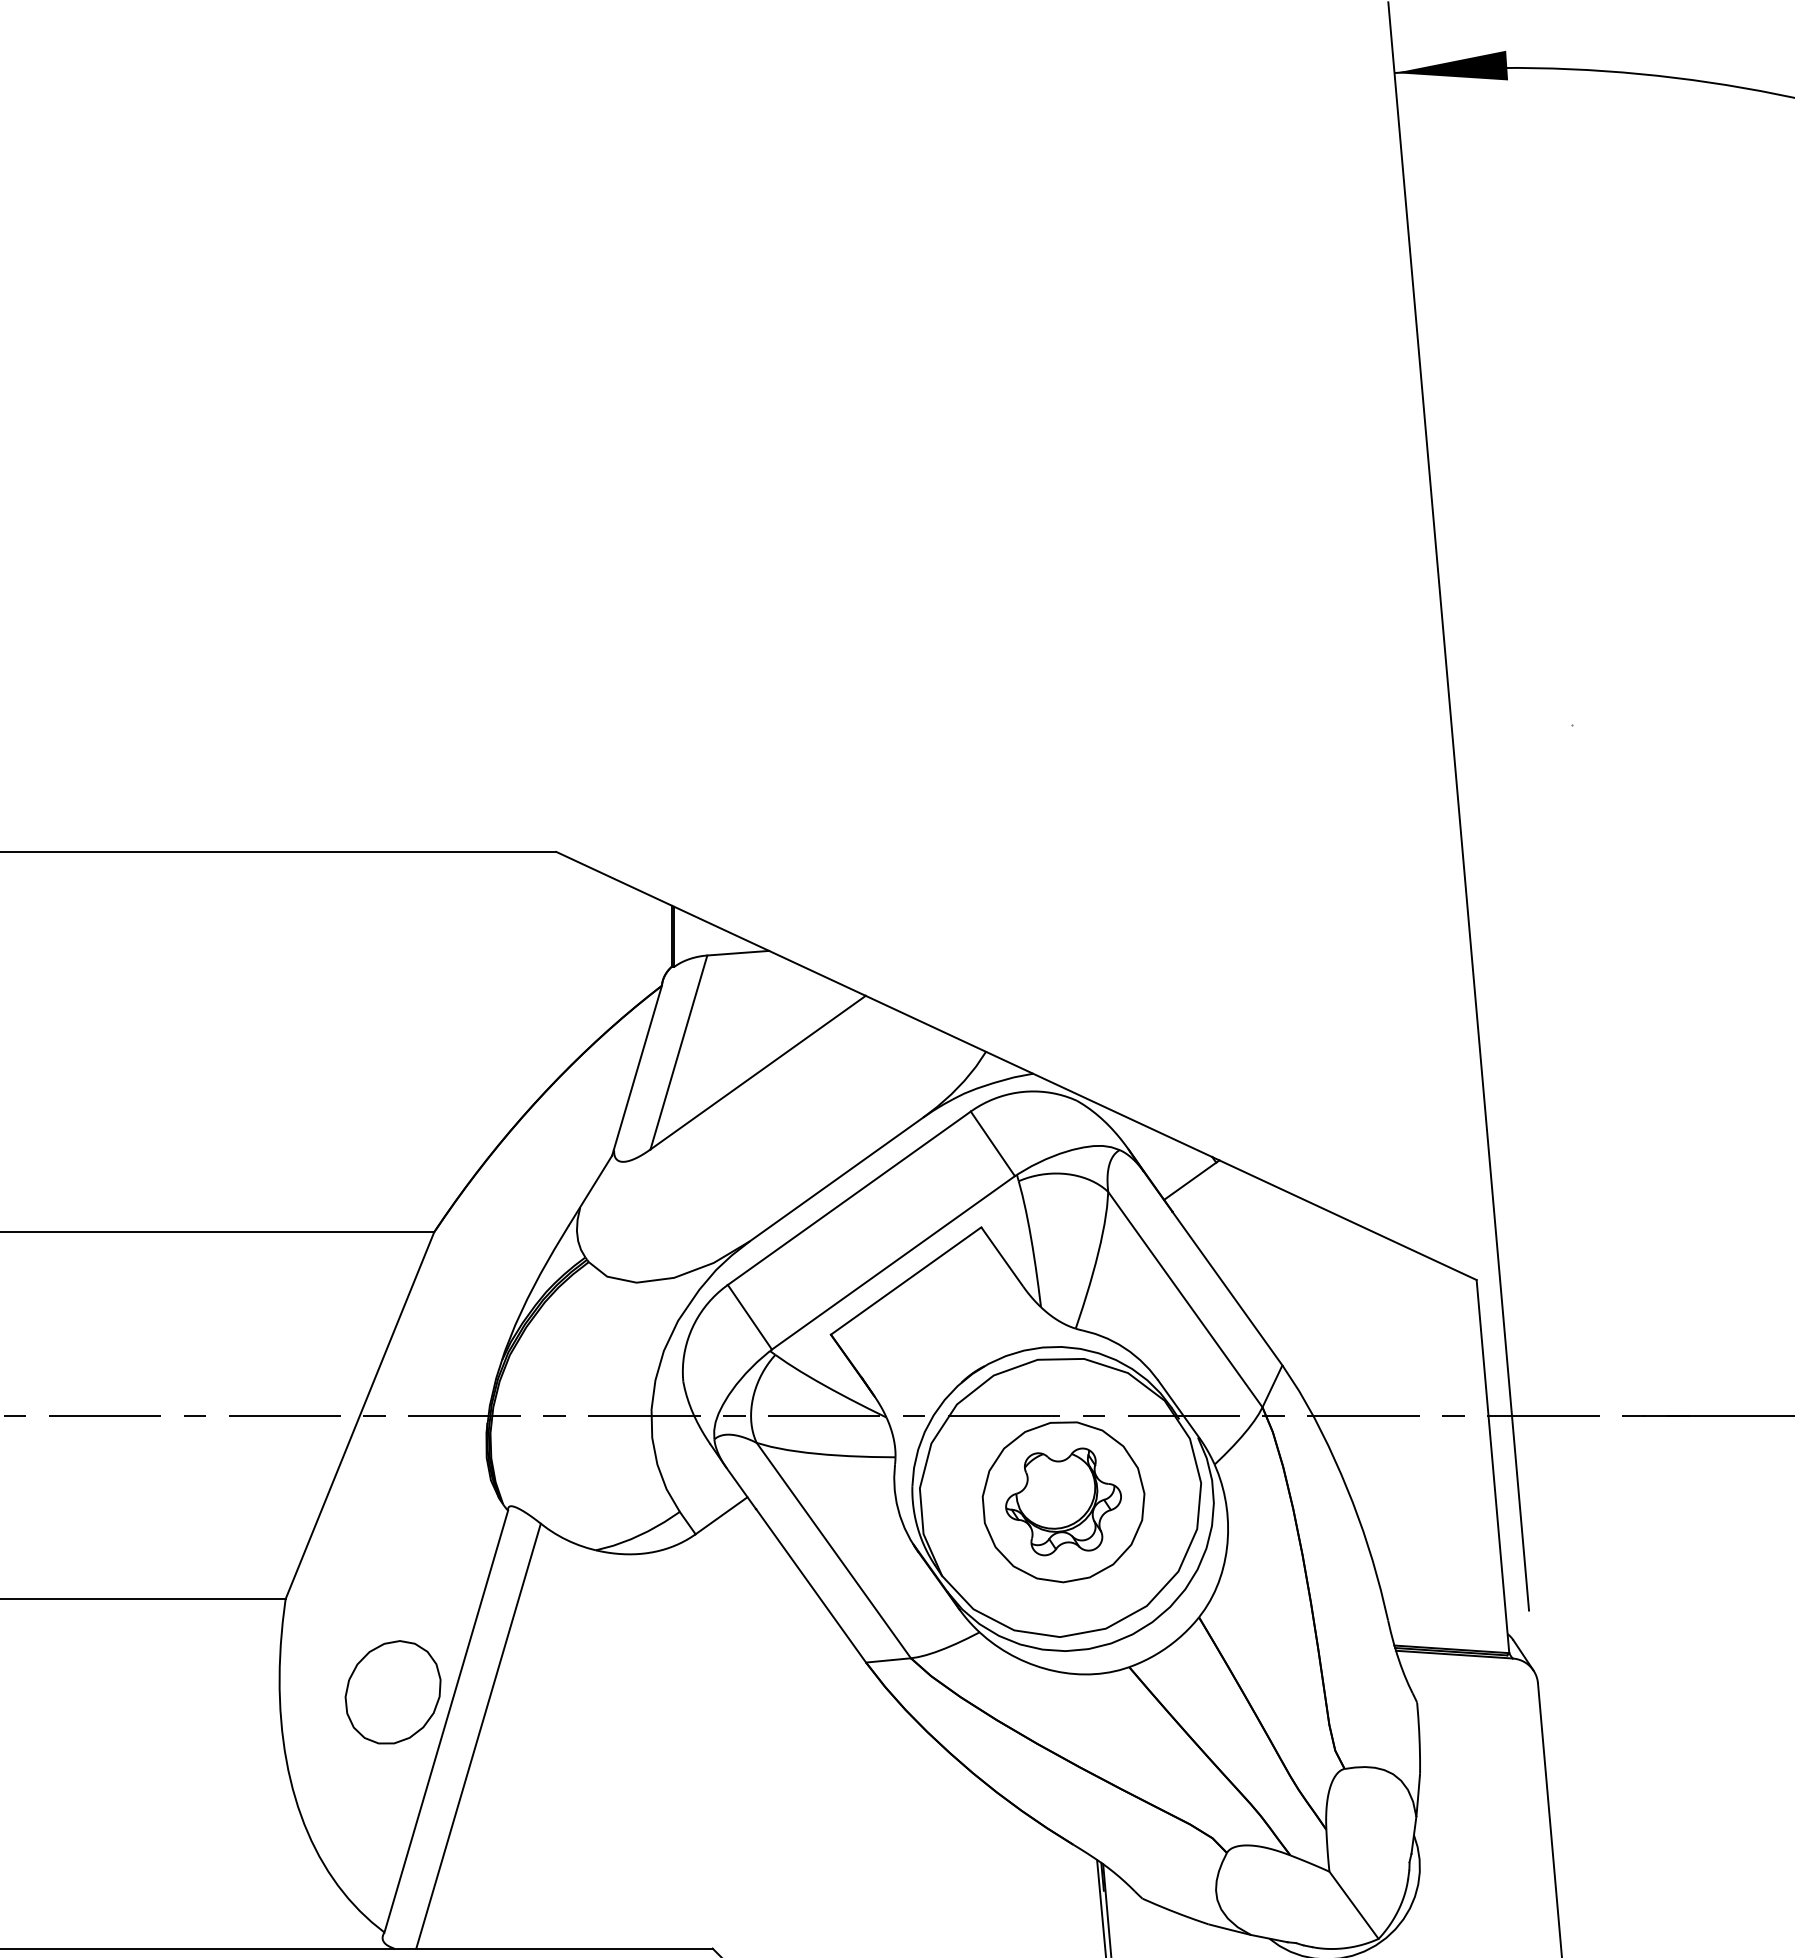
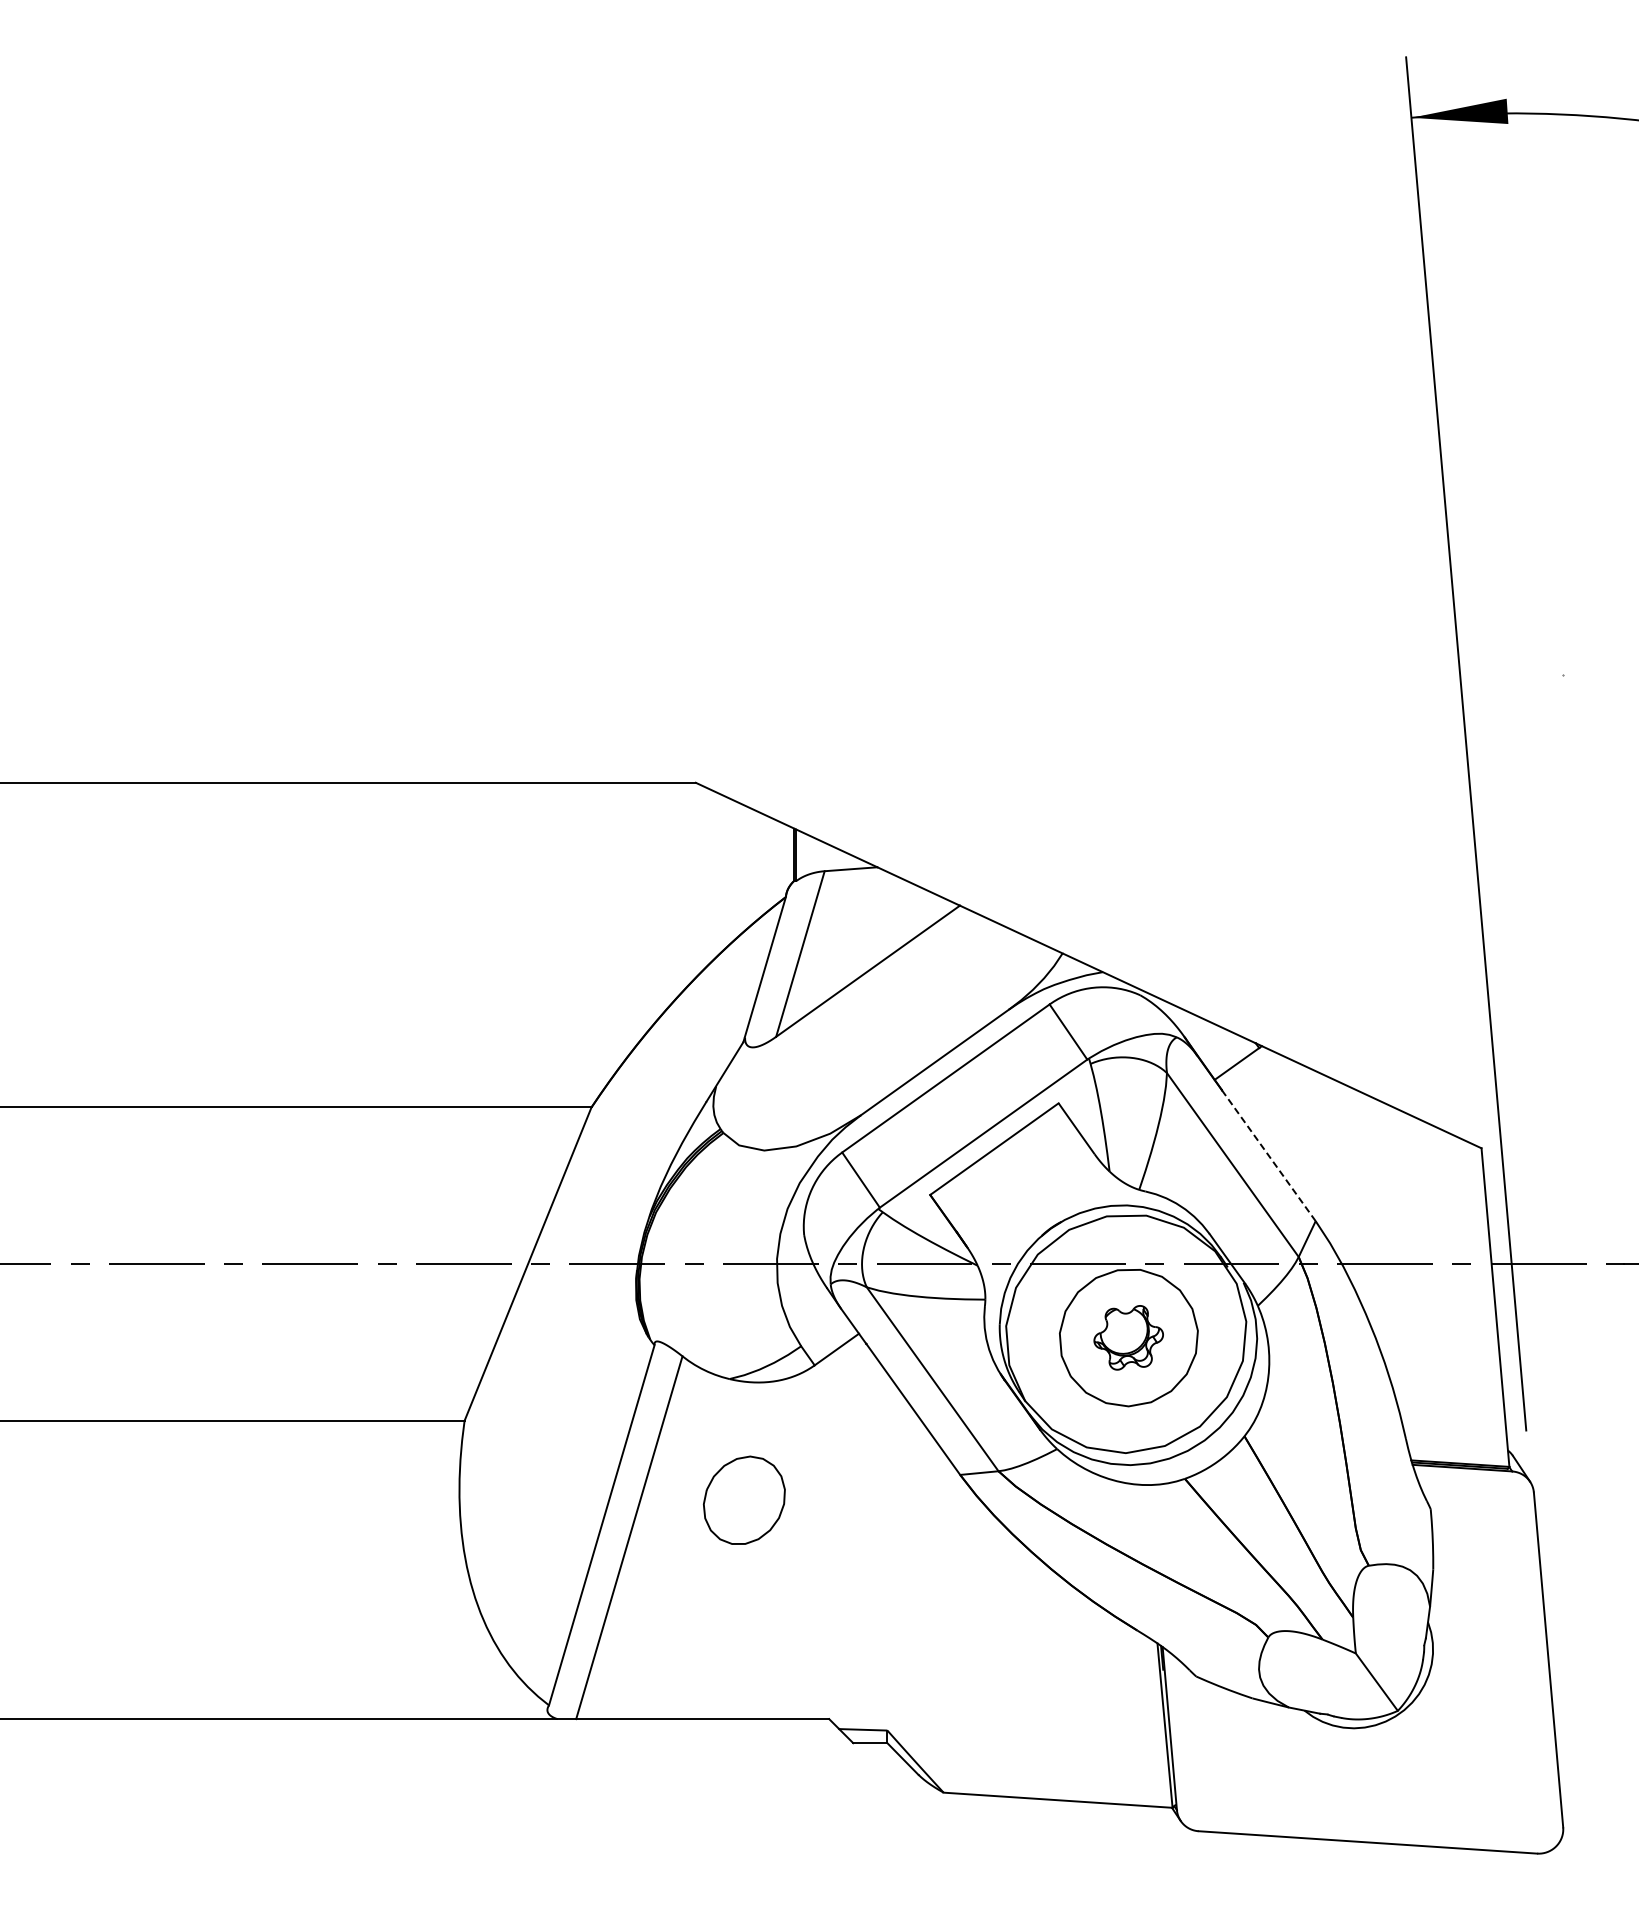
line: (1227, 1288) -> (1268, 1155), solid -> dashed
part: (1063, 1501) -> (1128, 1337), size x0.7
part: (392, 1691) -> (743, 1499), moved

